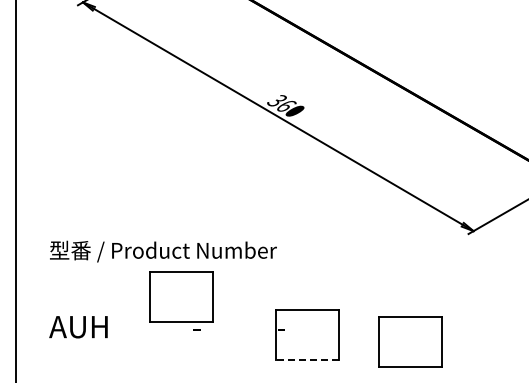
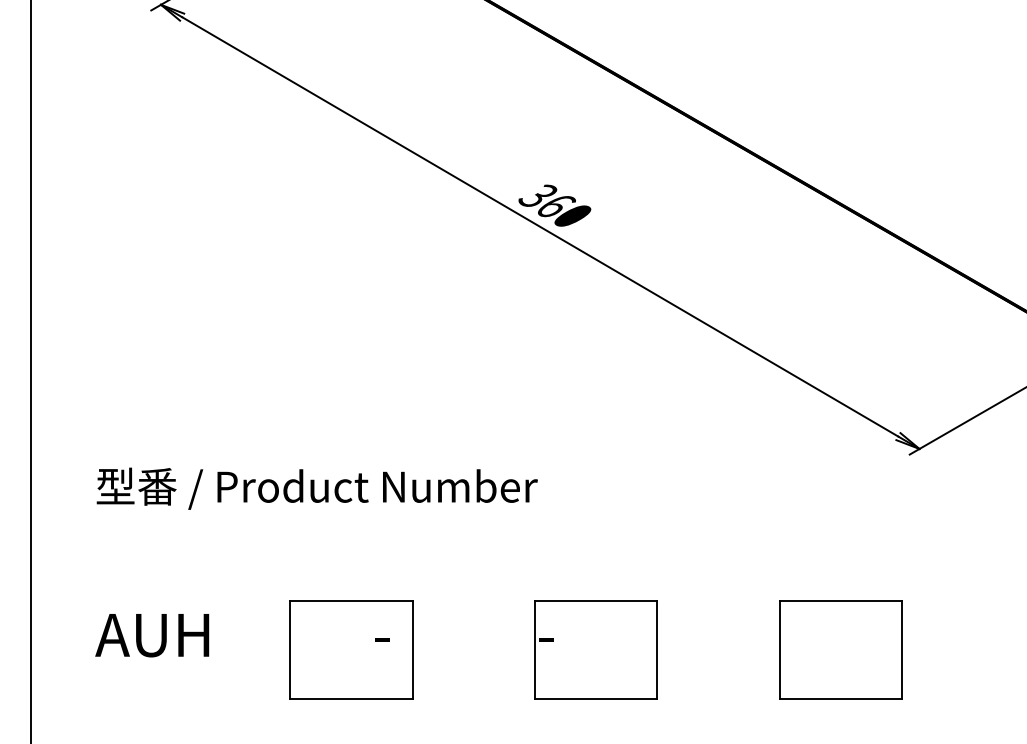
part: (181, 296) -> (352, 649), moved
part: (410, 341) -> (841, 649), moved
line: (306, 360) -> (595, 700), dashed -> solid

